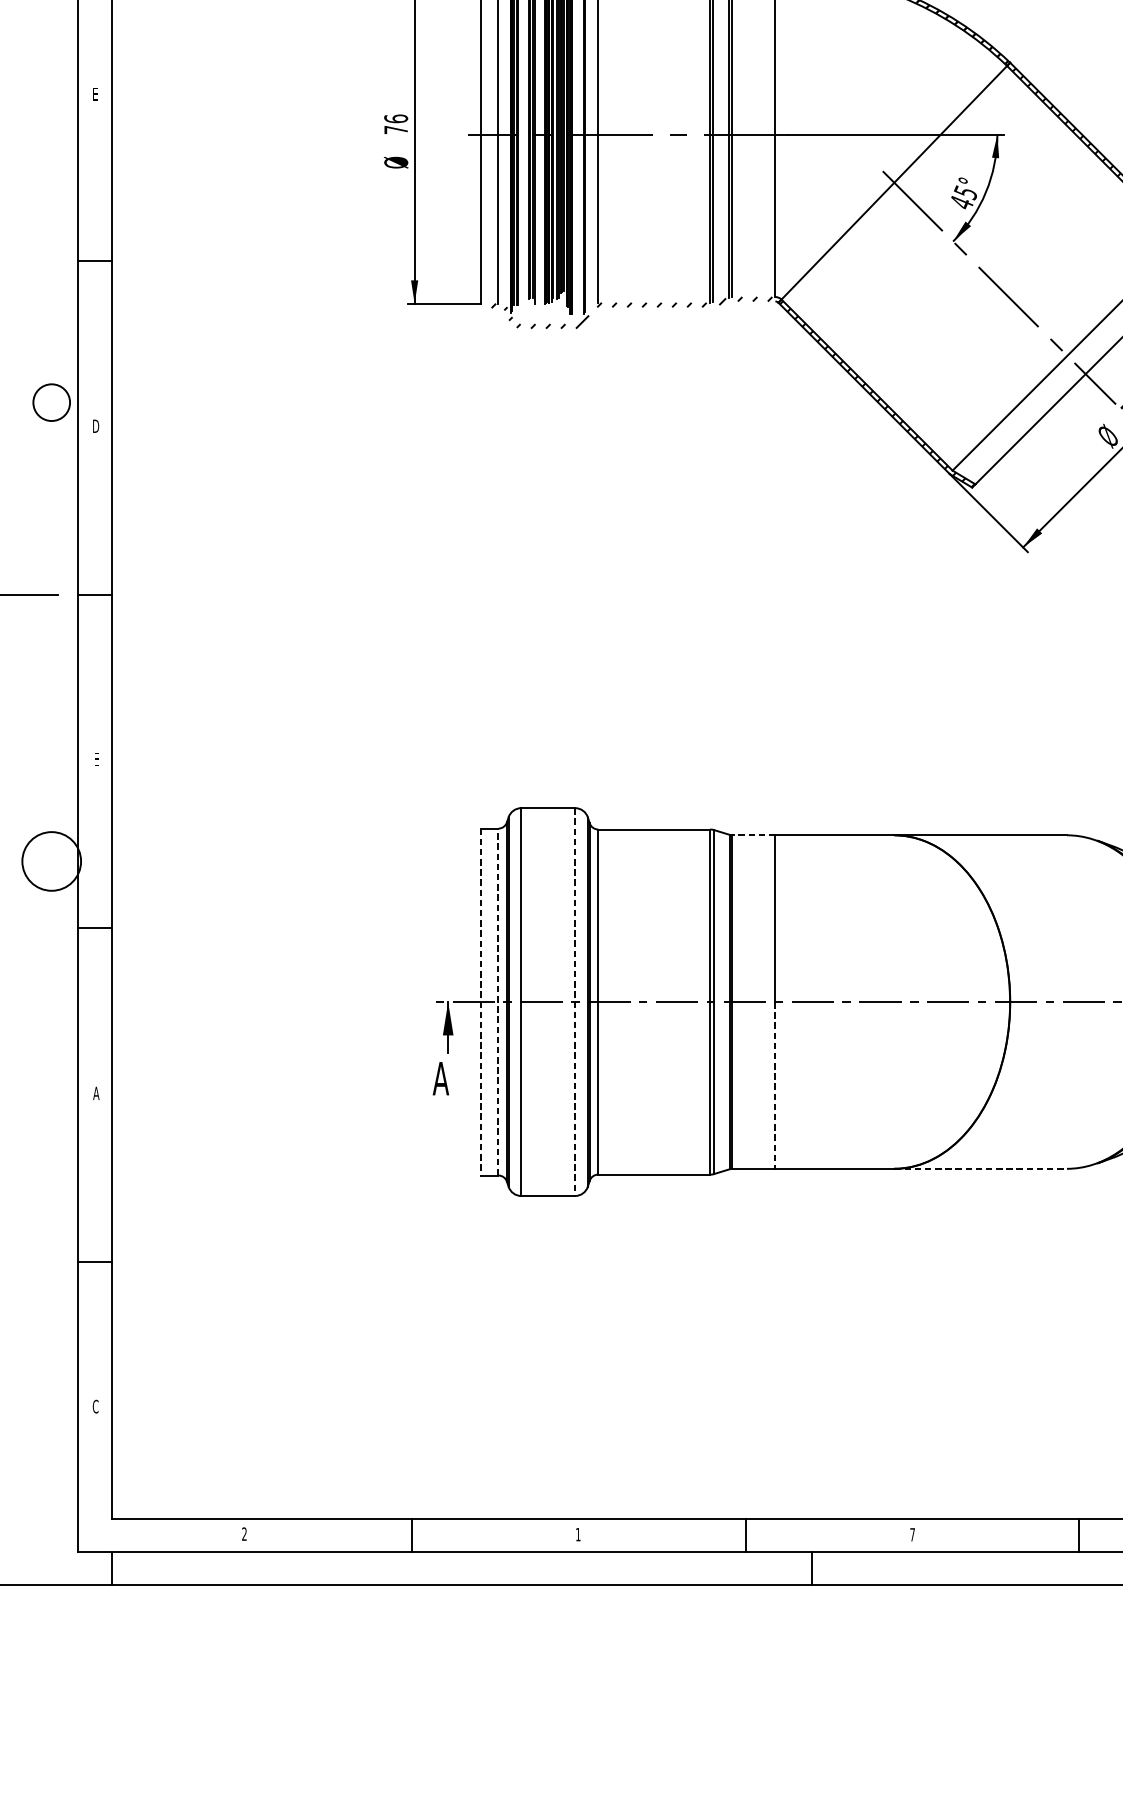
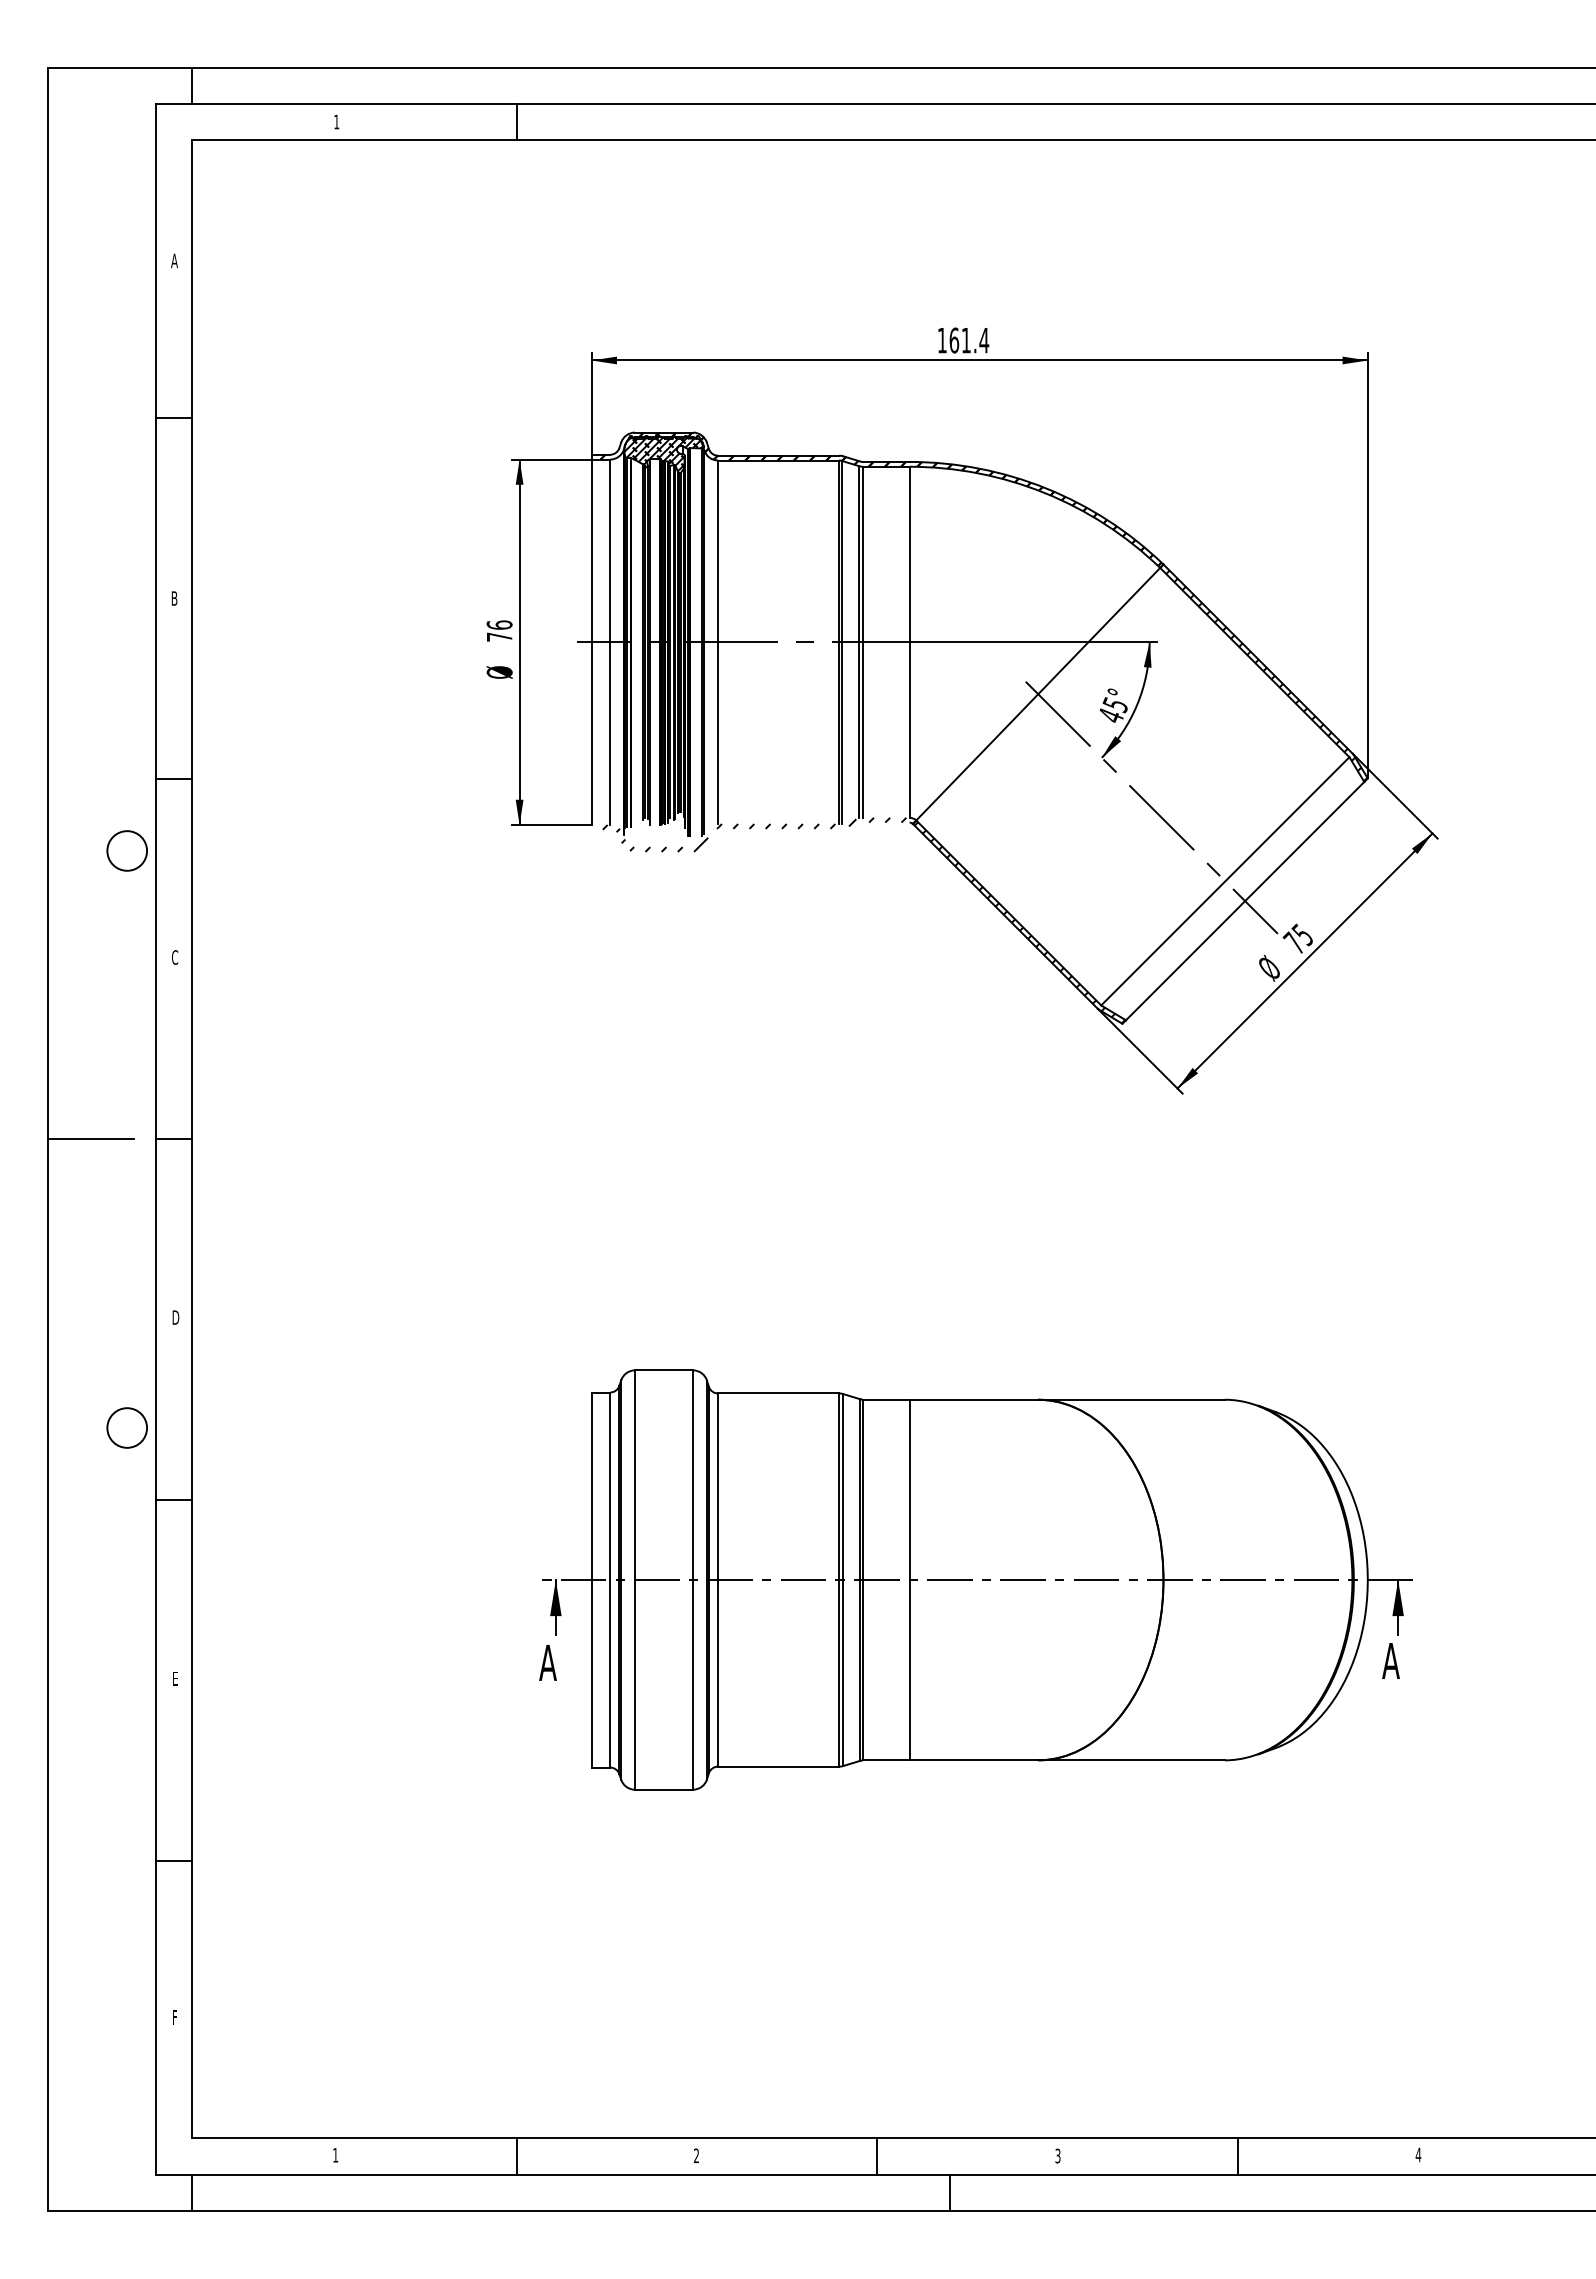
text: (95, 94) -> (174, 598), E -> B
circle: (51, 402) -> (126, 850), moved
text: (96, 426) -> (175, 957), D -> C
text: (96, 759) -> (175, 1317), E -> D
line: (753, 835) -> (885, 1399), dashed -> solid
circle: (51, 860) -> (127, 1427), size x0.62
line: (481, 1002) -> (591, 1580), dashed -> solid
line: (498, 1002) -> (610, 1580), dashed -> solid
line: (575, 1002) -> (693, 1580), dashed -> solid
line: (775, 1085) -> (909, 1670), dashed -> solid
text: (96, 1093) -> (175, 1678), A -> E
line: (981, 1168) -> (1132, 1760), dashed -> solid
text: (95, 1406) -> (174, 2017), C -> F
text: (244, 1534) -> (335, 2155), 2 -> 1
text: (578, 1534) -> (696, 2155), 1 -> 2
text: (912, 1534) -> (1057, 2155), 7 -> 3

